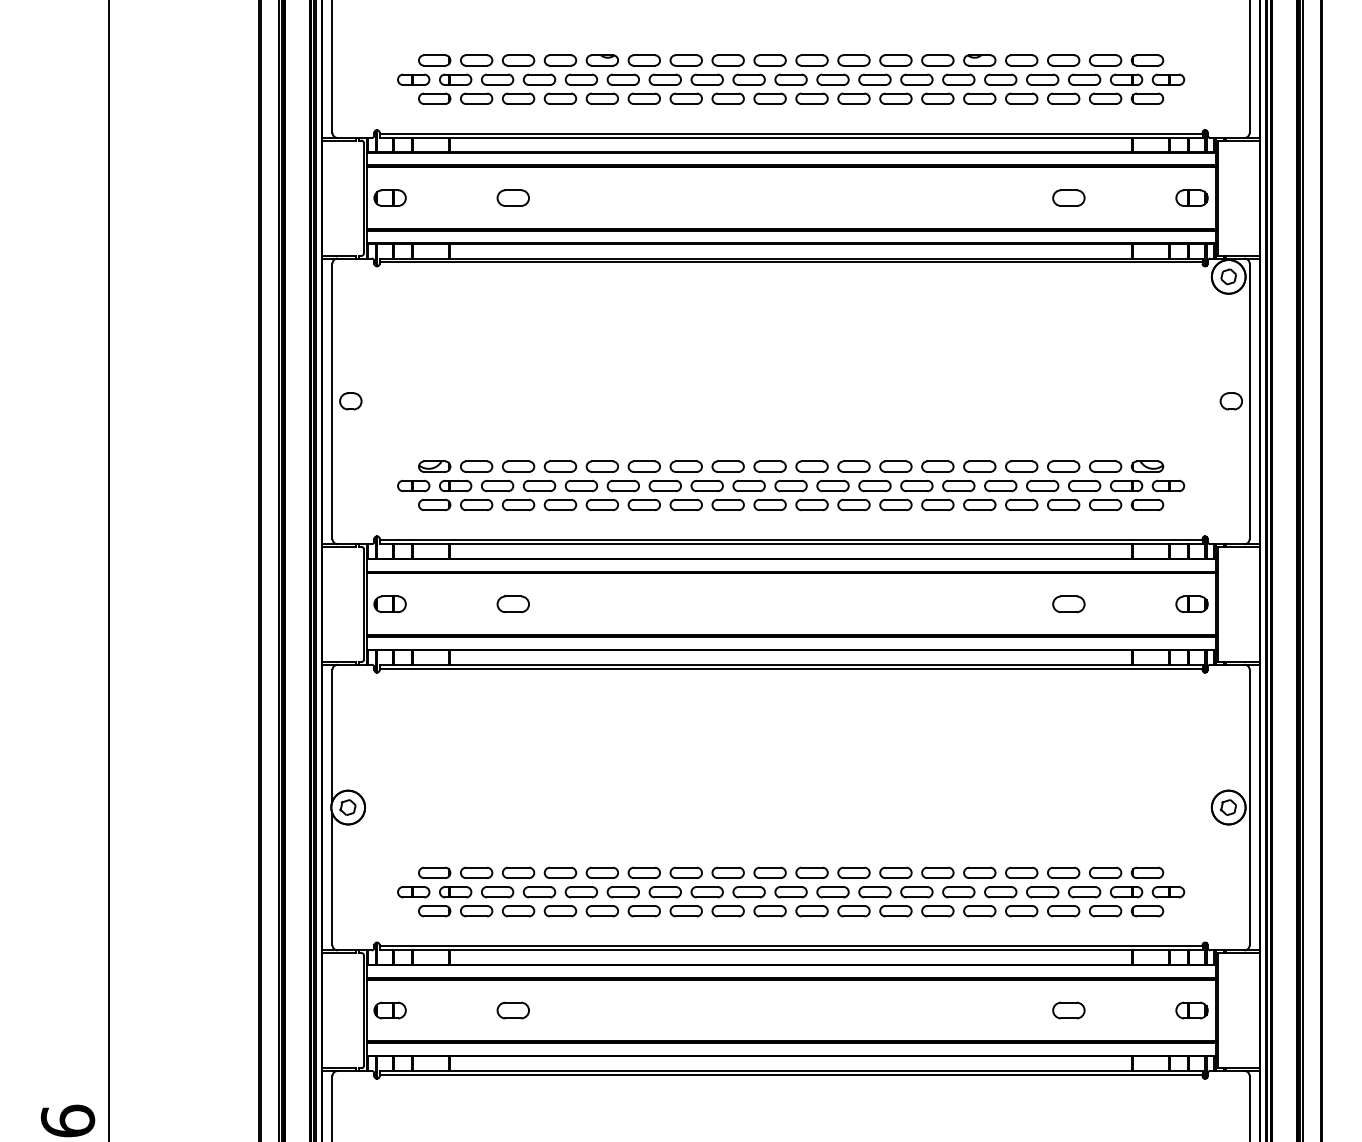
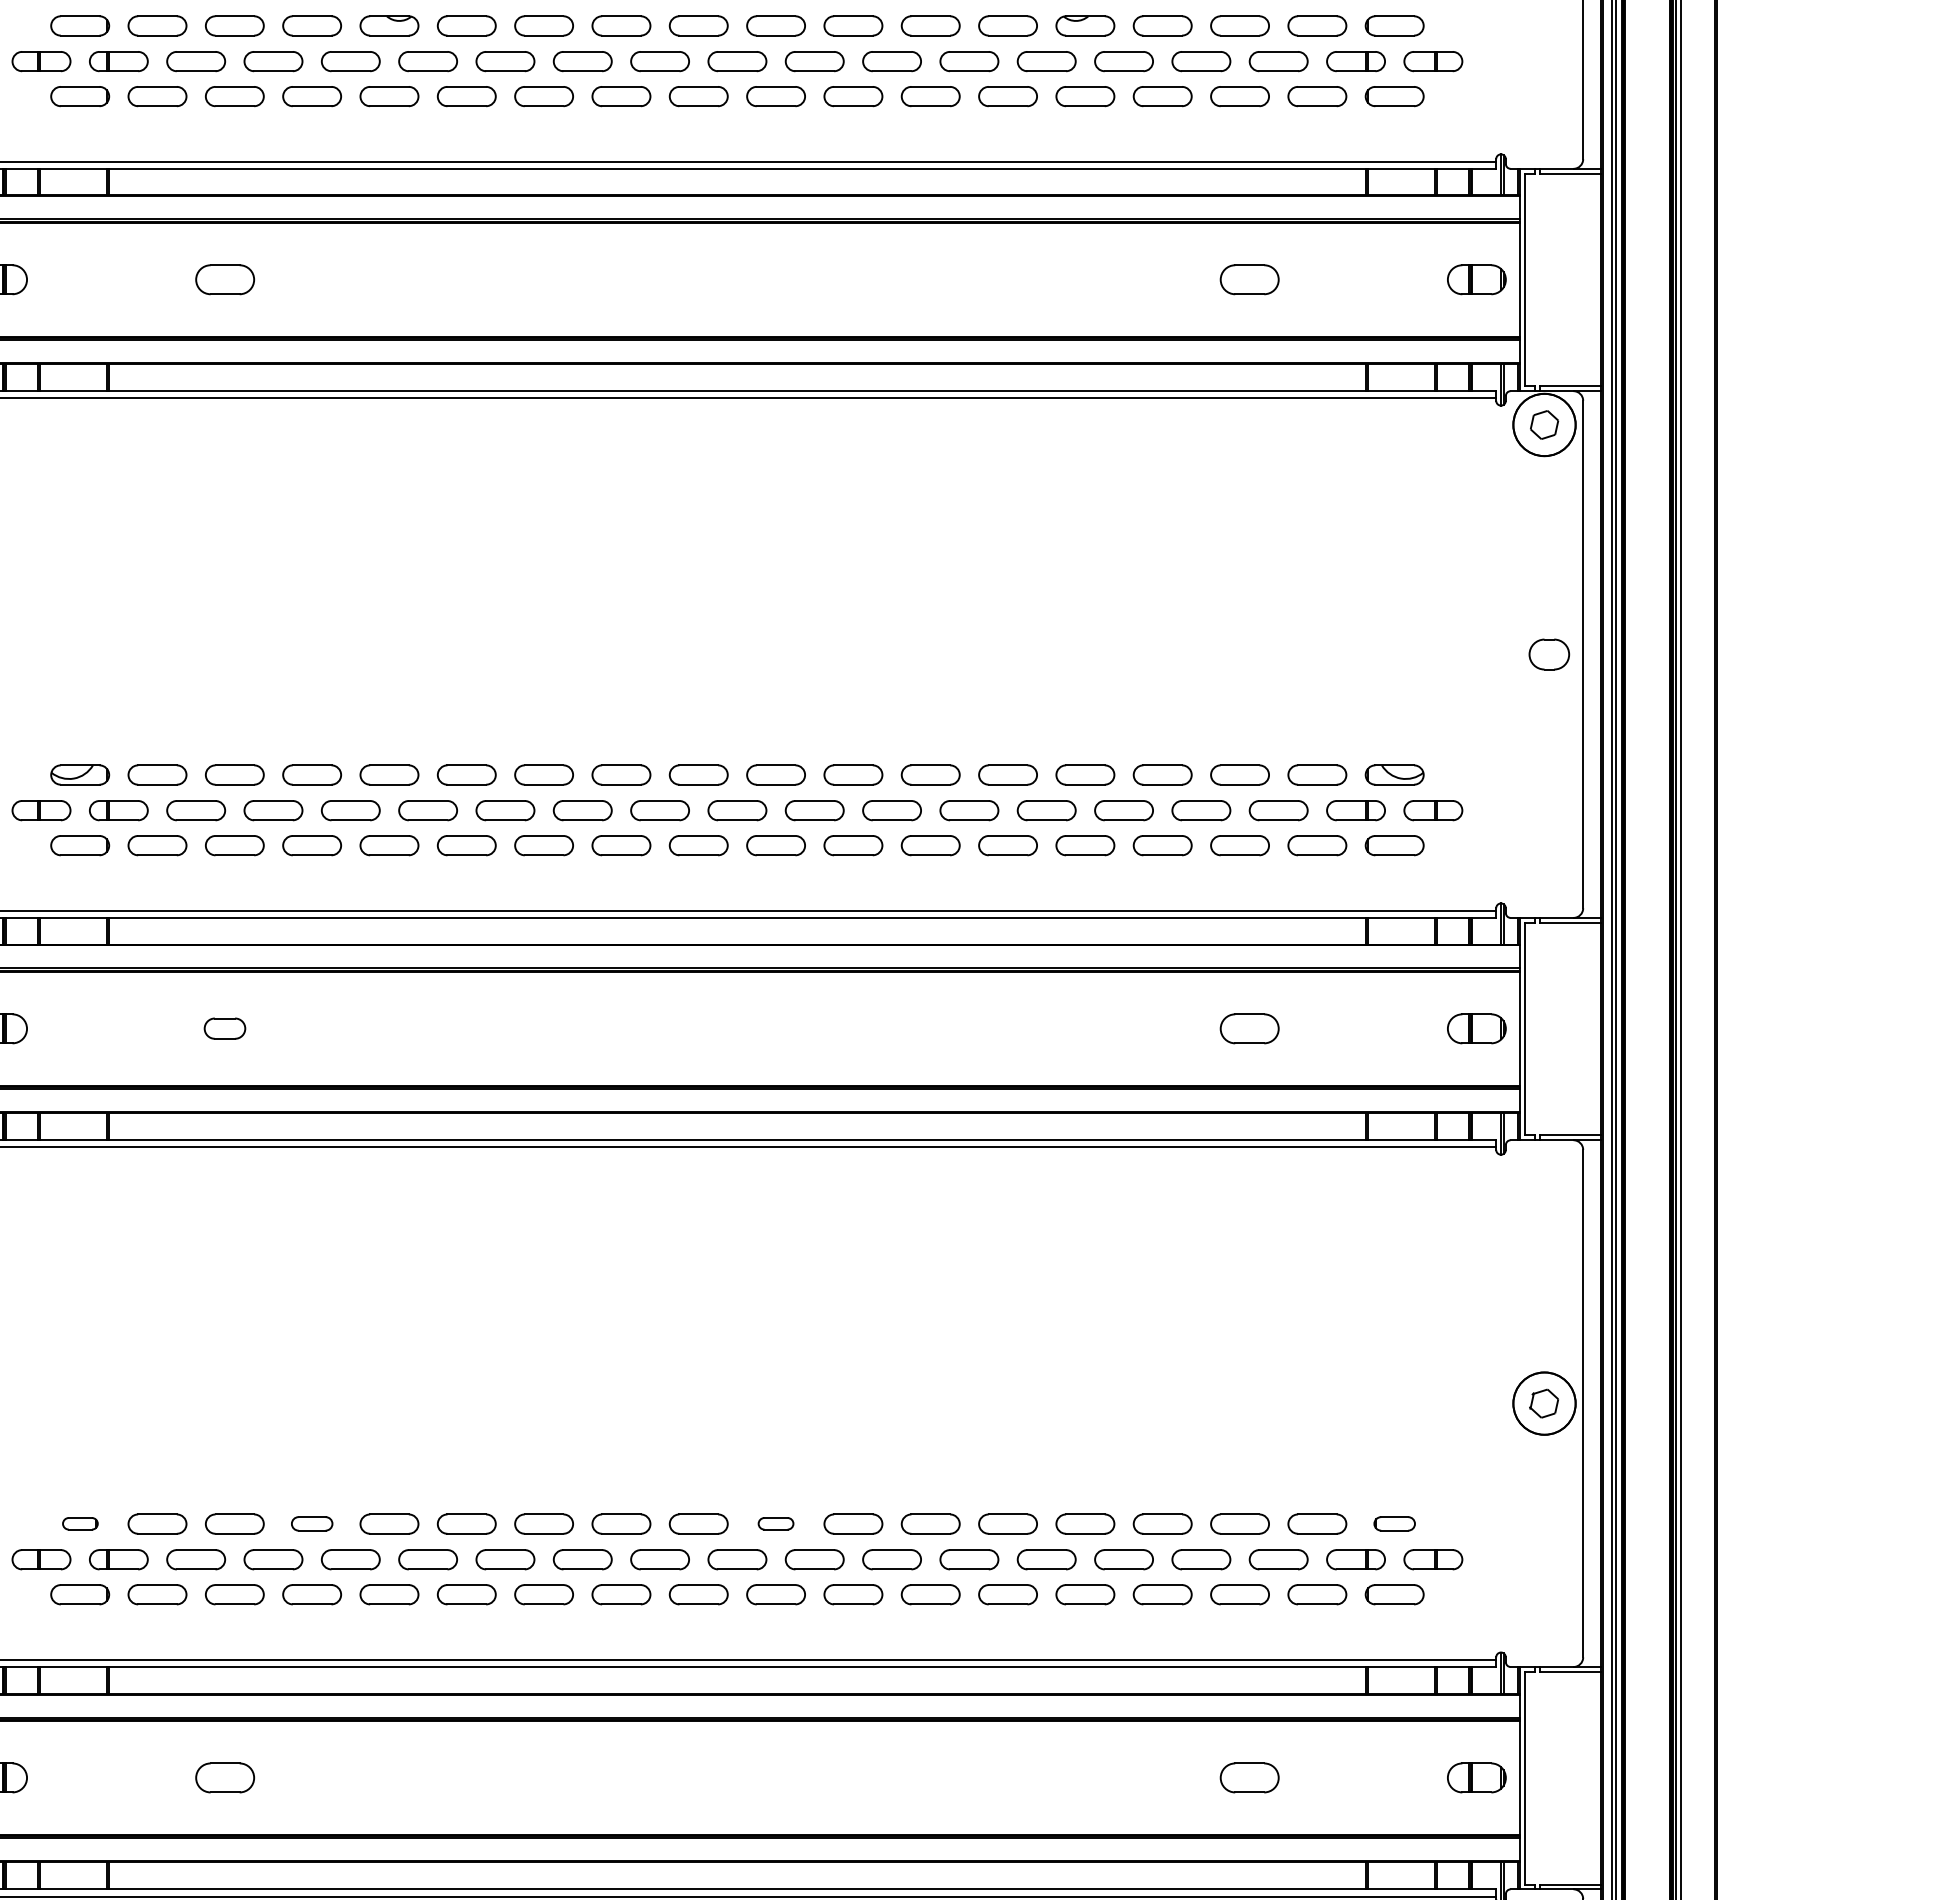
part: (512, 603) -> (223, 1027), size x0.7
part: (434, 872) -> (79, 1523), size x0.6
part: (560, 872) -> (312, 1523), size x0.7
part: (811, 872) -> (775, 1523), size x0.6
part: (1147, 872) -> (1394, 1523), size x0.7

